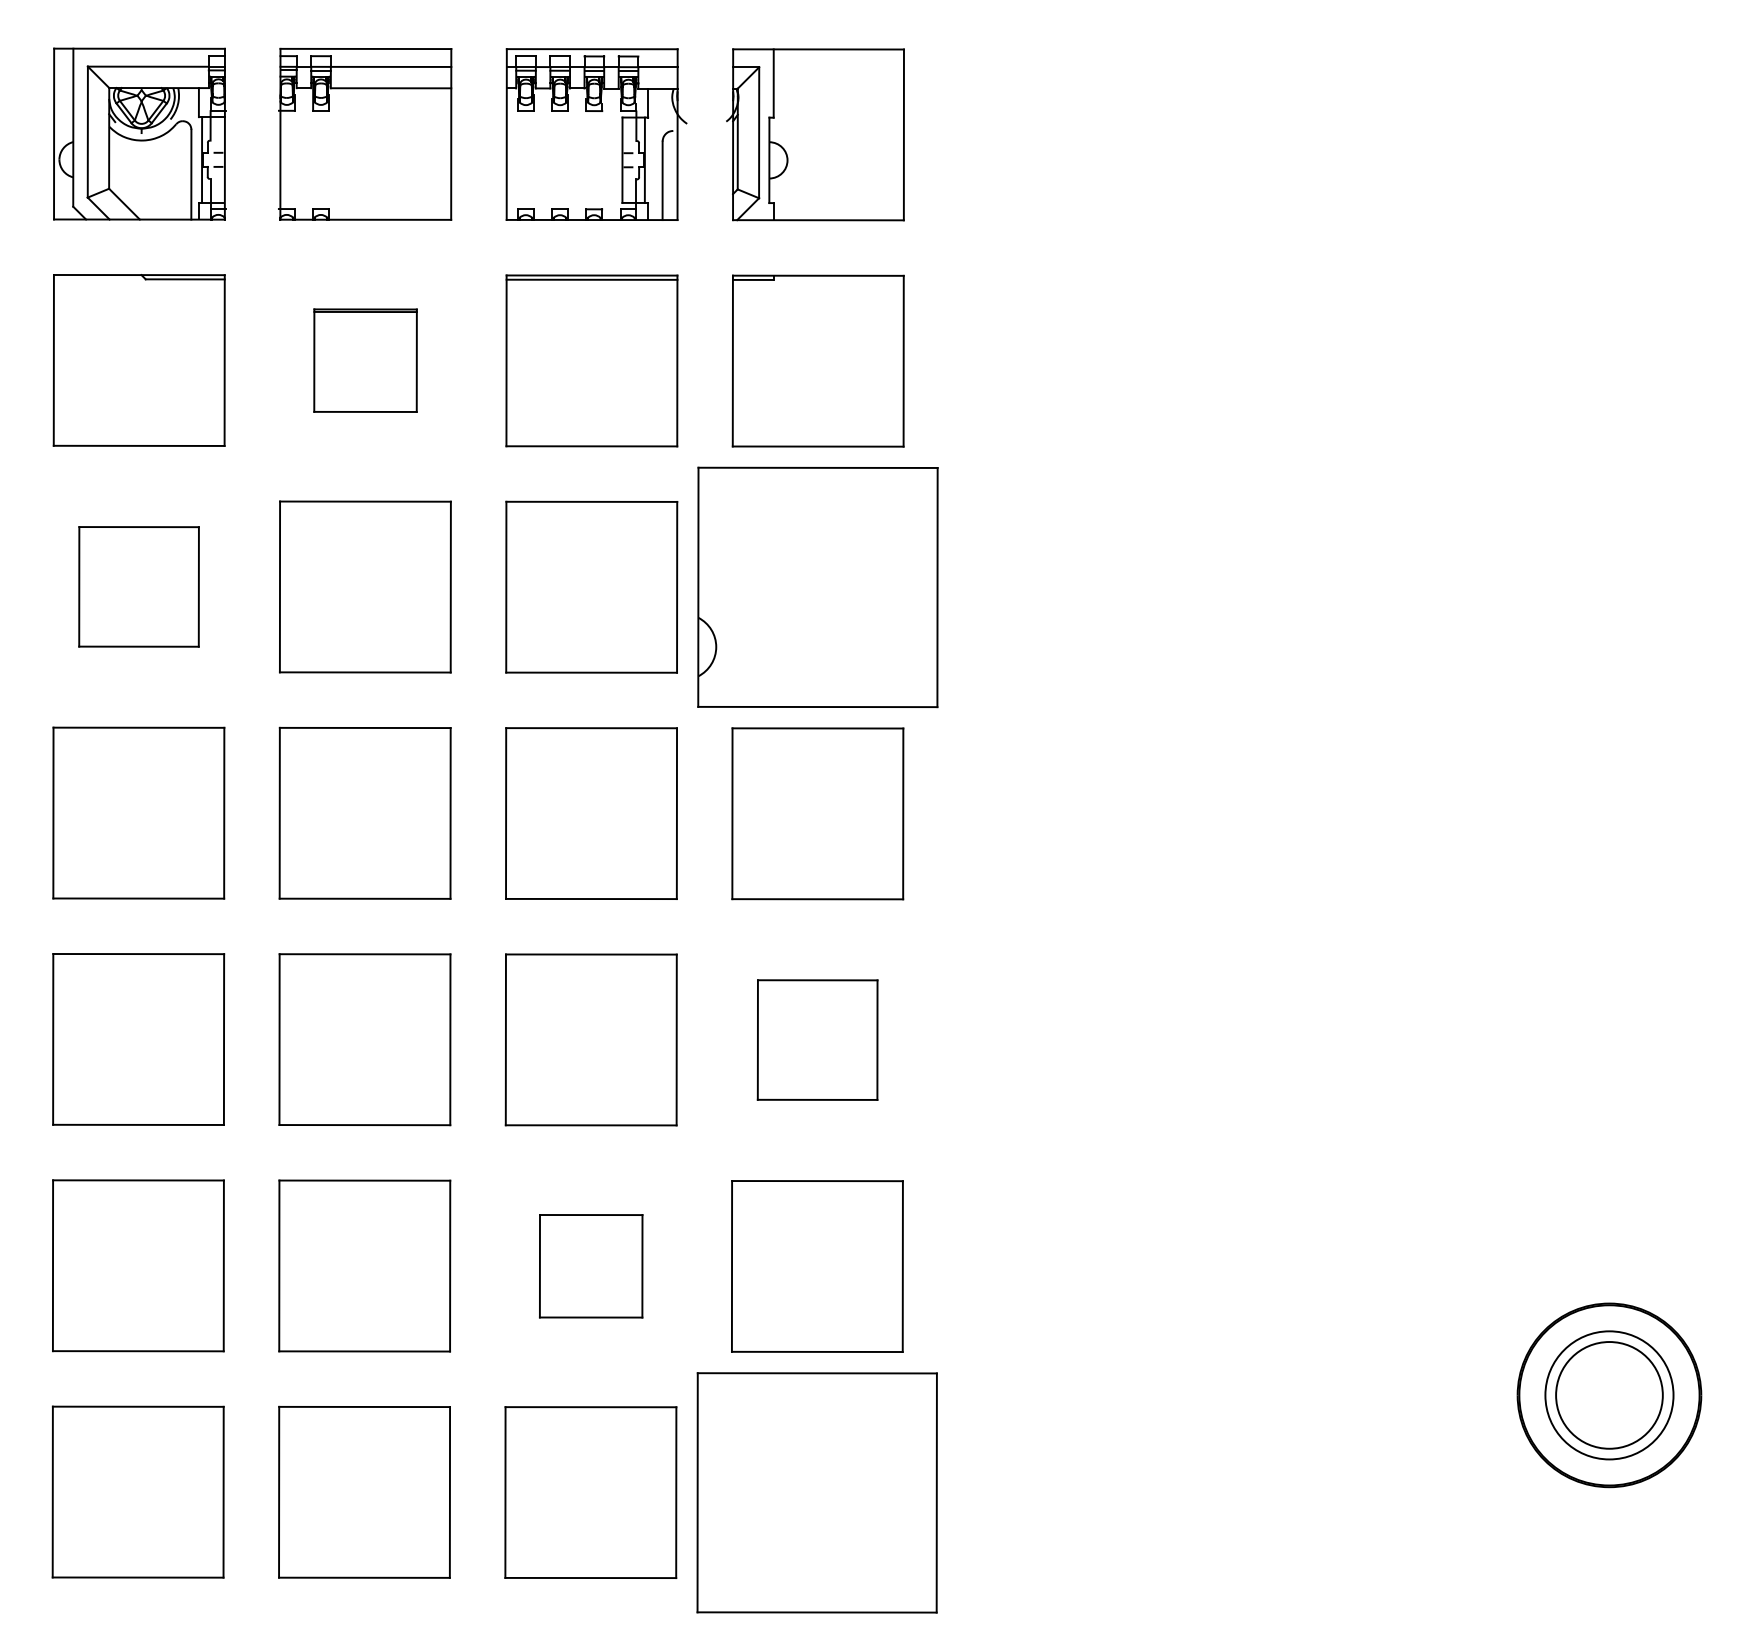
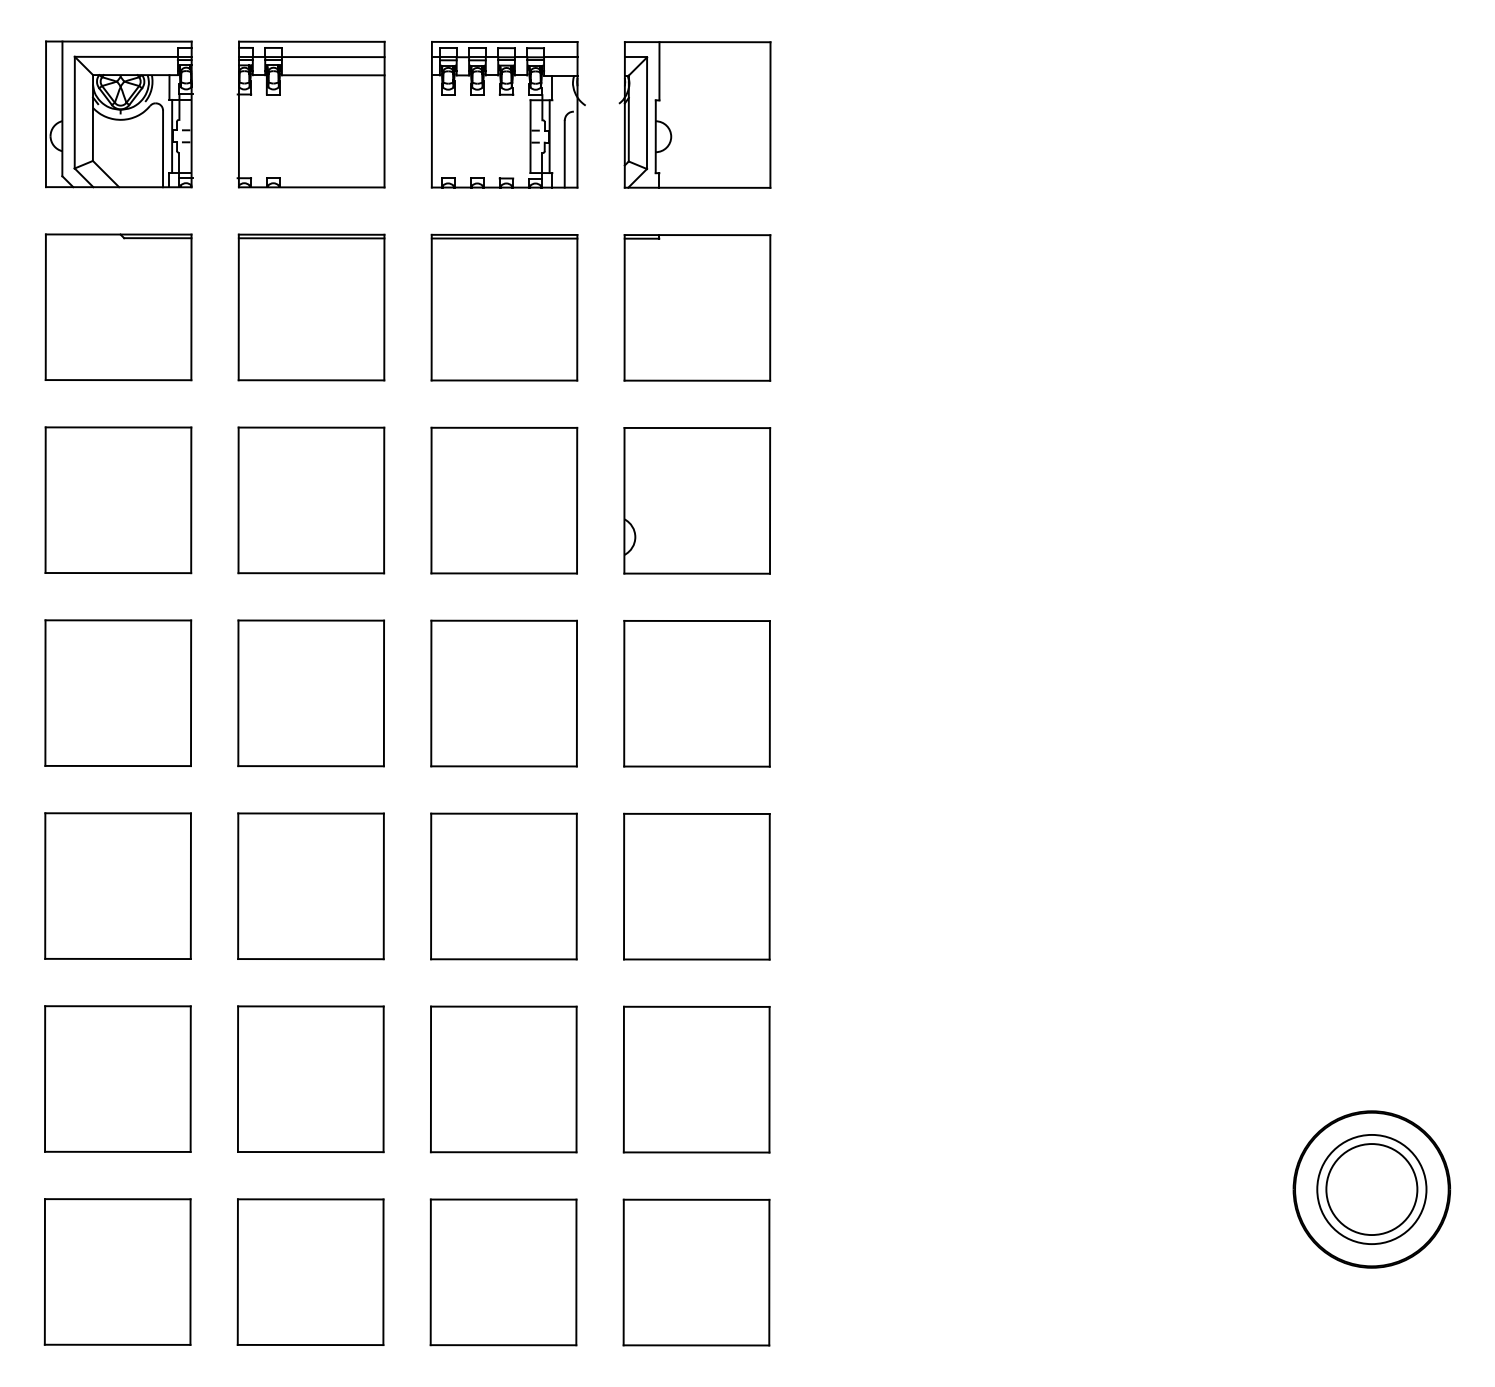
part: (365, 360) -> (311, 307), size x1.67
part: (139, 587) -> (118, 500), size x1.43
part: (818, 587) -> (697, 500), size x0.71
part: (817, 1039) -> (696, 886), size x1.43
part: (590, 1266) -> (503, 1079), size x1.67
part: (817, 1492) -> (696, 1272), size x0.71

